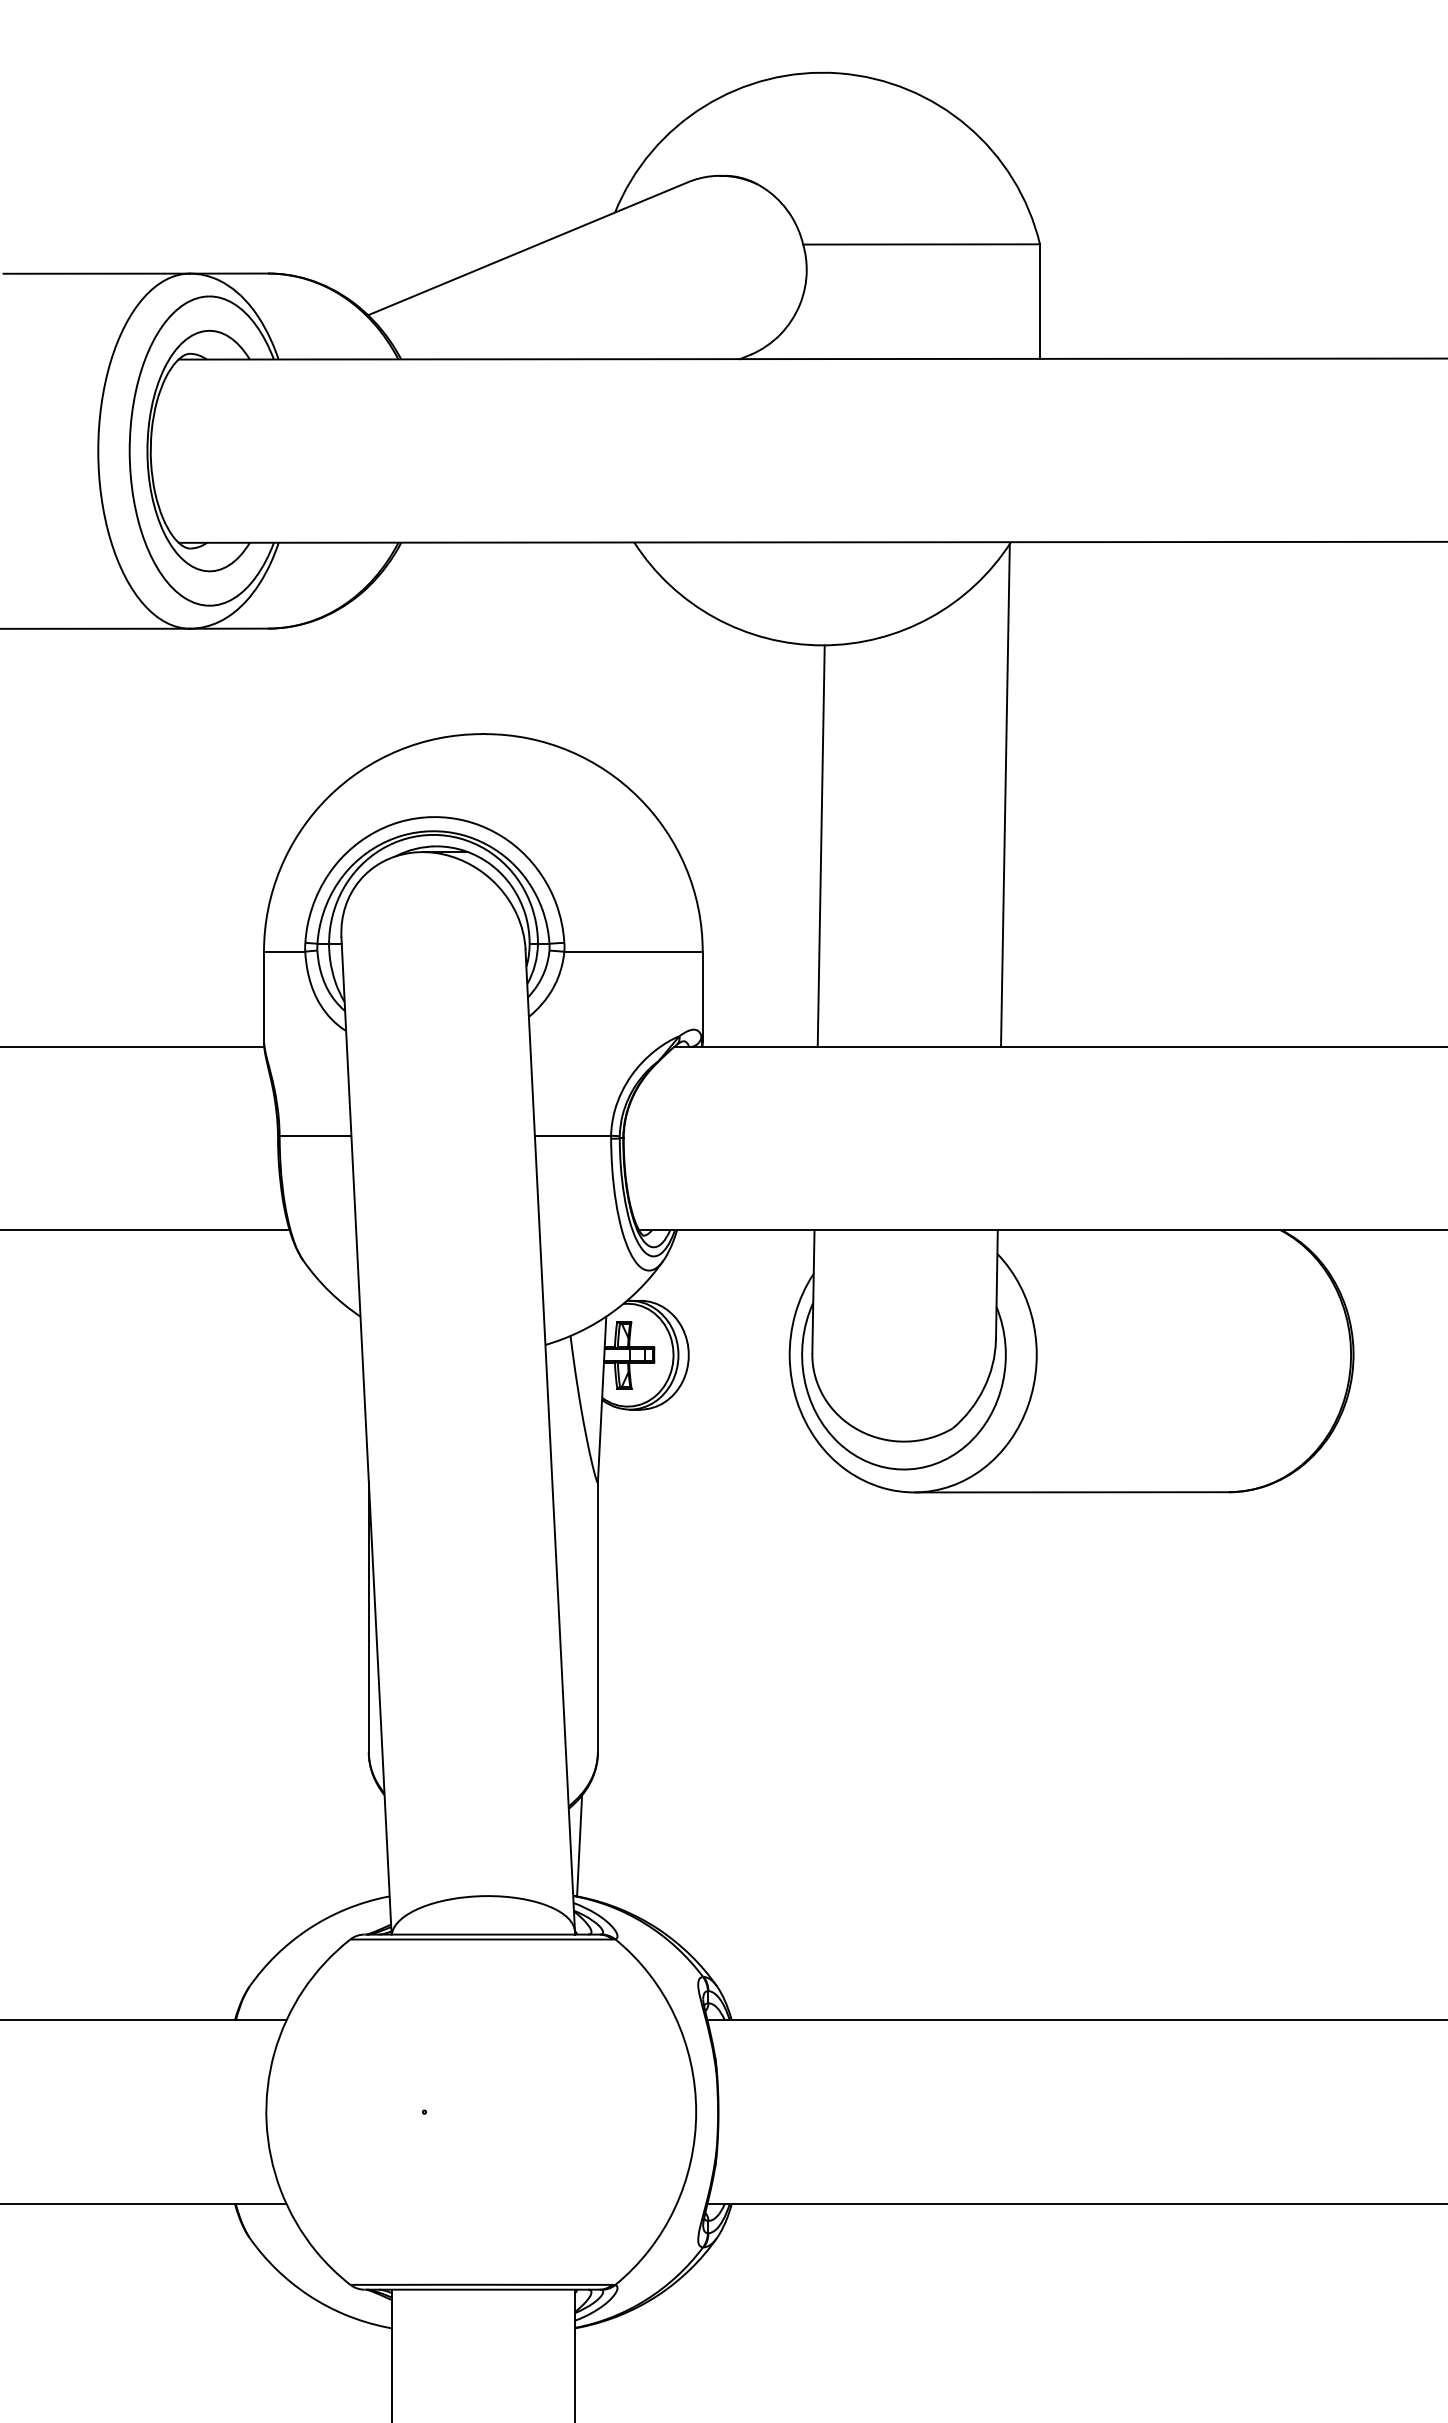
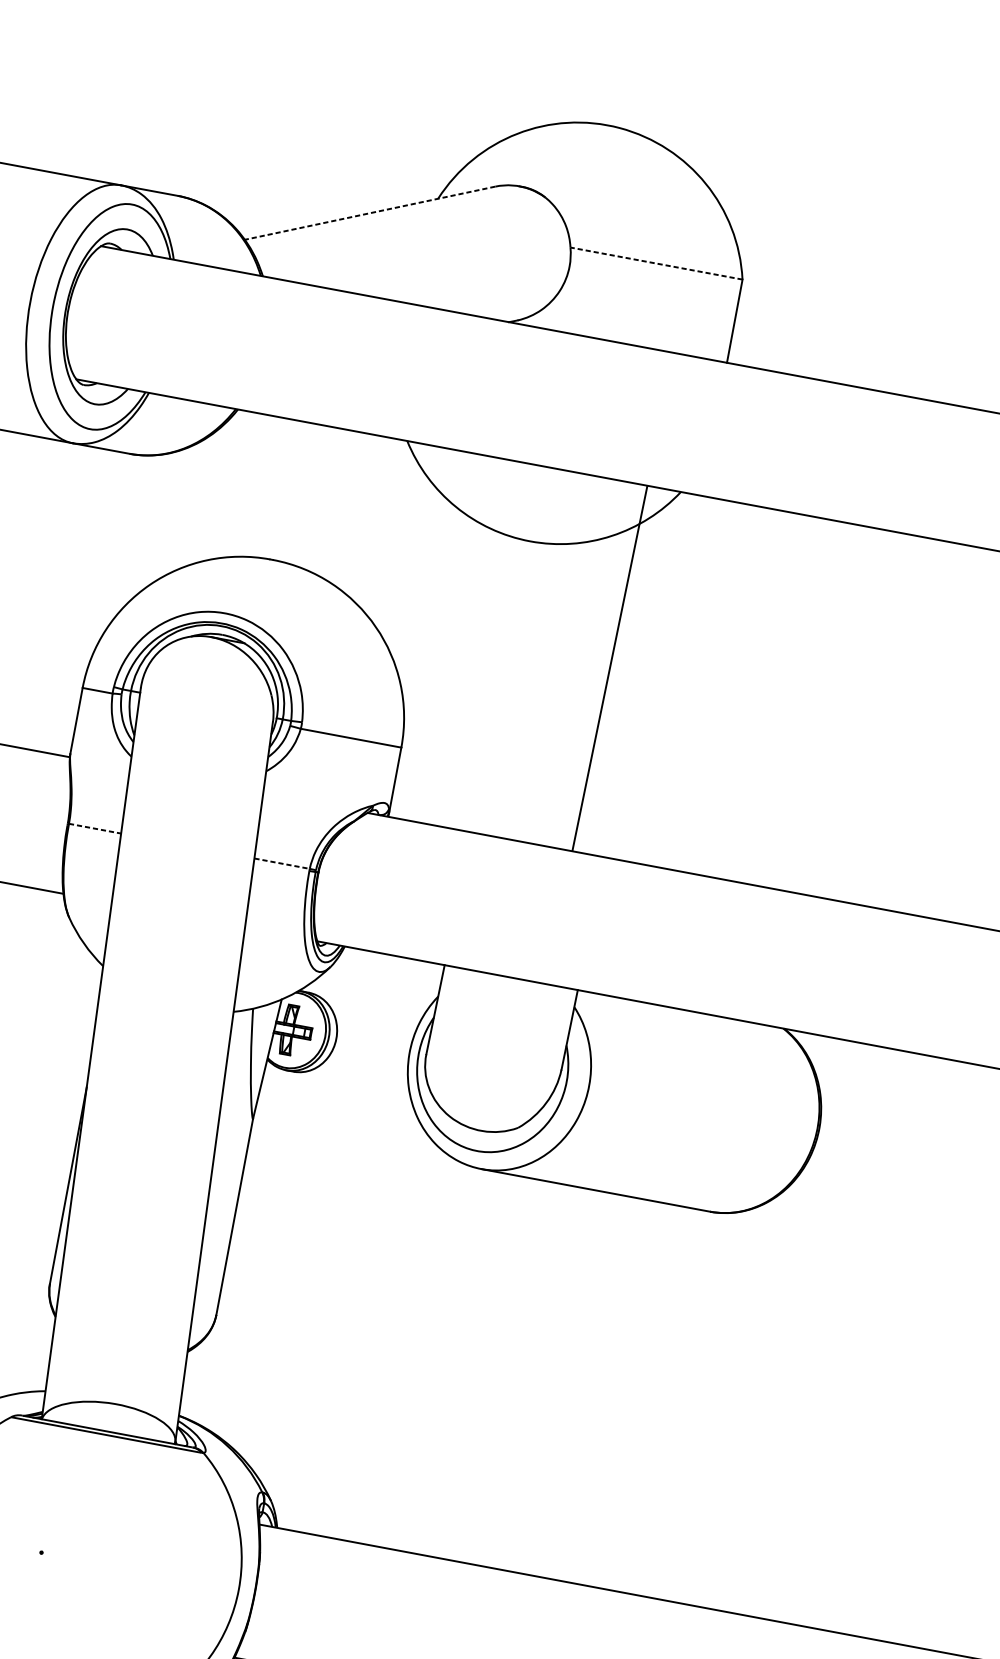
line: (921, 244) -> (656, 263), solid -> dashed
line: (527, 248) -> (369, 212), solid -> dashed
line: (1005, 795) -> (609, 668), moved
line: (820, 846) -> (501, 687), removed
line: (315, 1135) -> (95, 828), solid -> dashed
line: (573, 1135) -> (282, 863), solid -> dashed
line: (579, 1845) -> (190, 1380), removed

